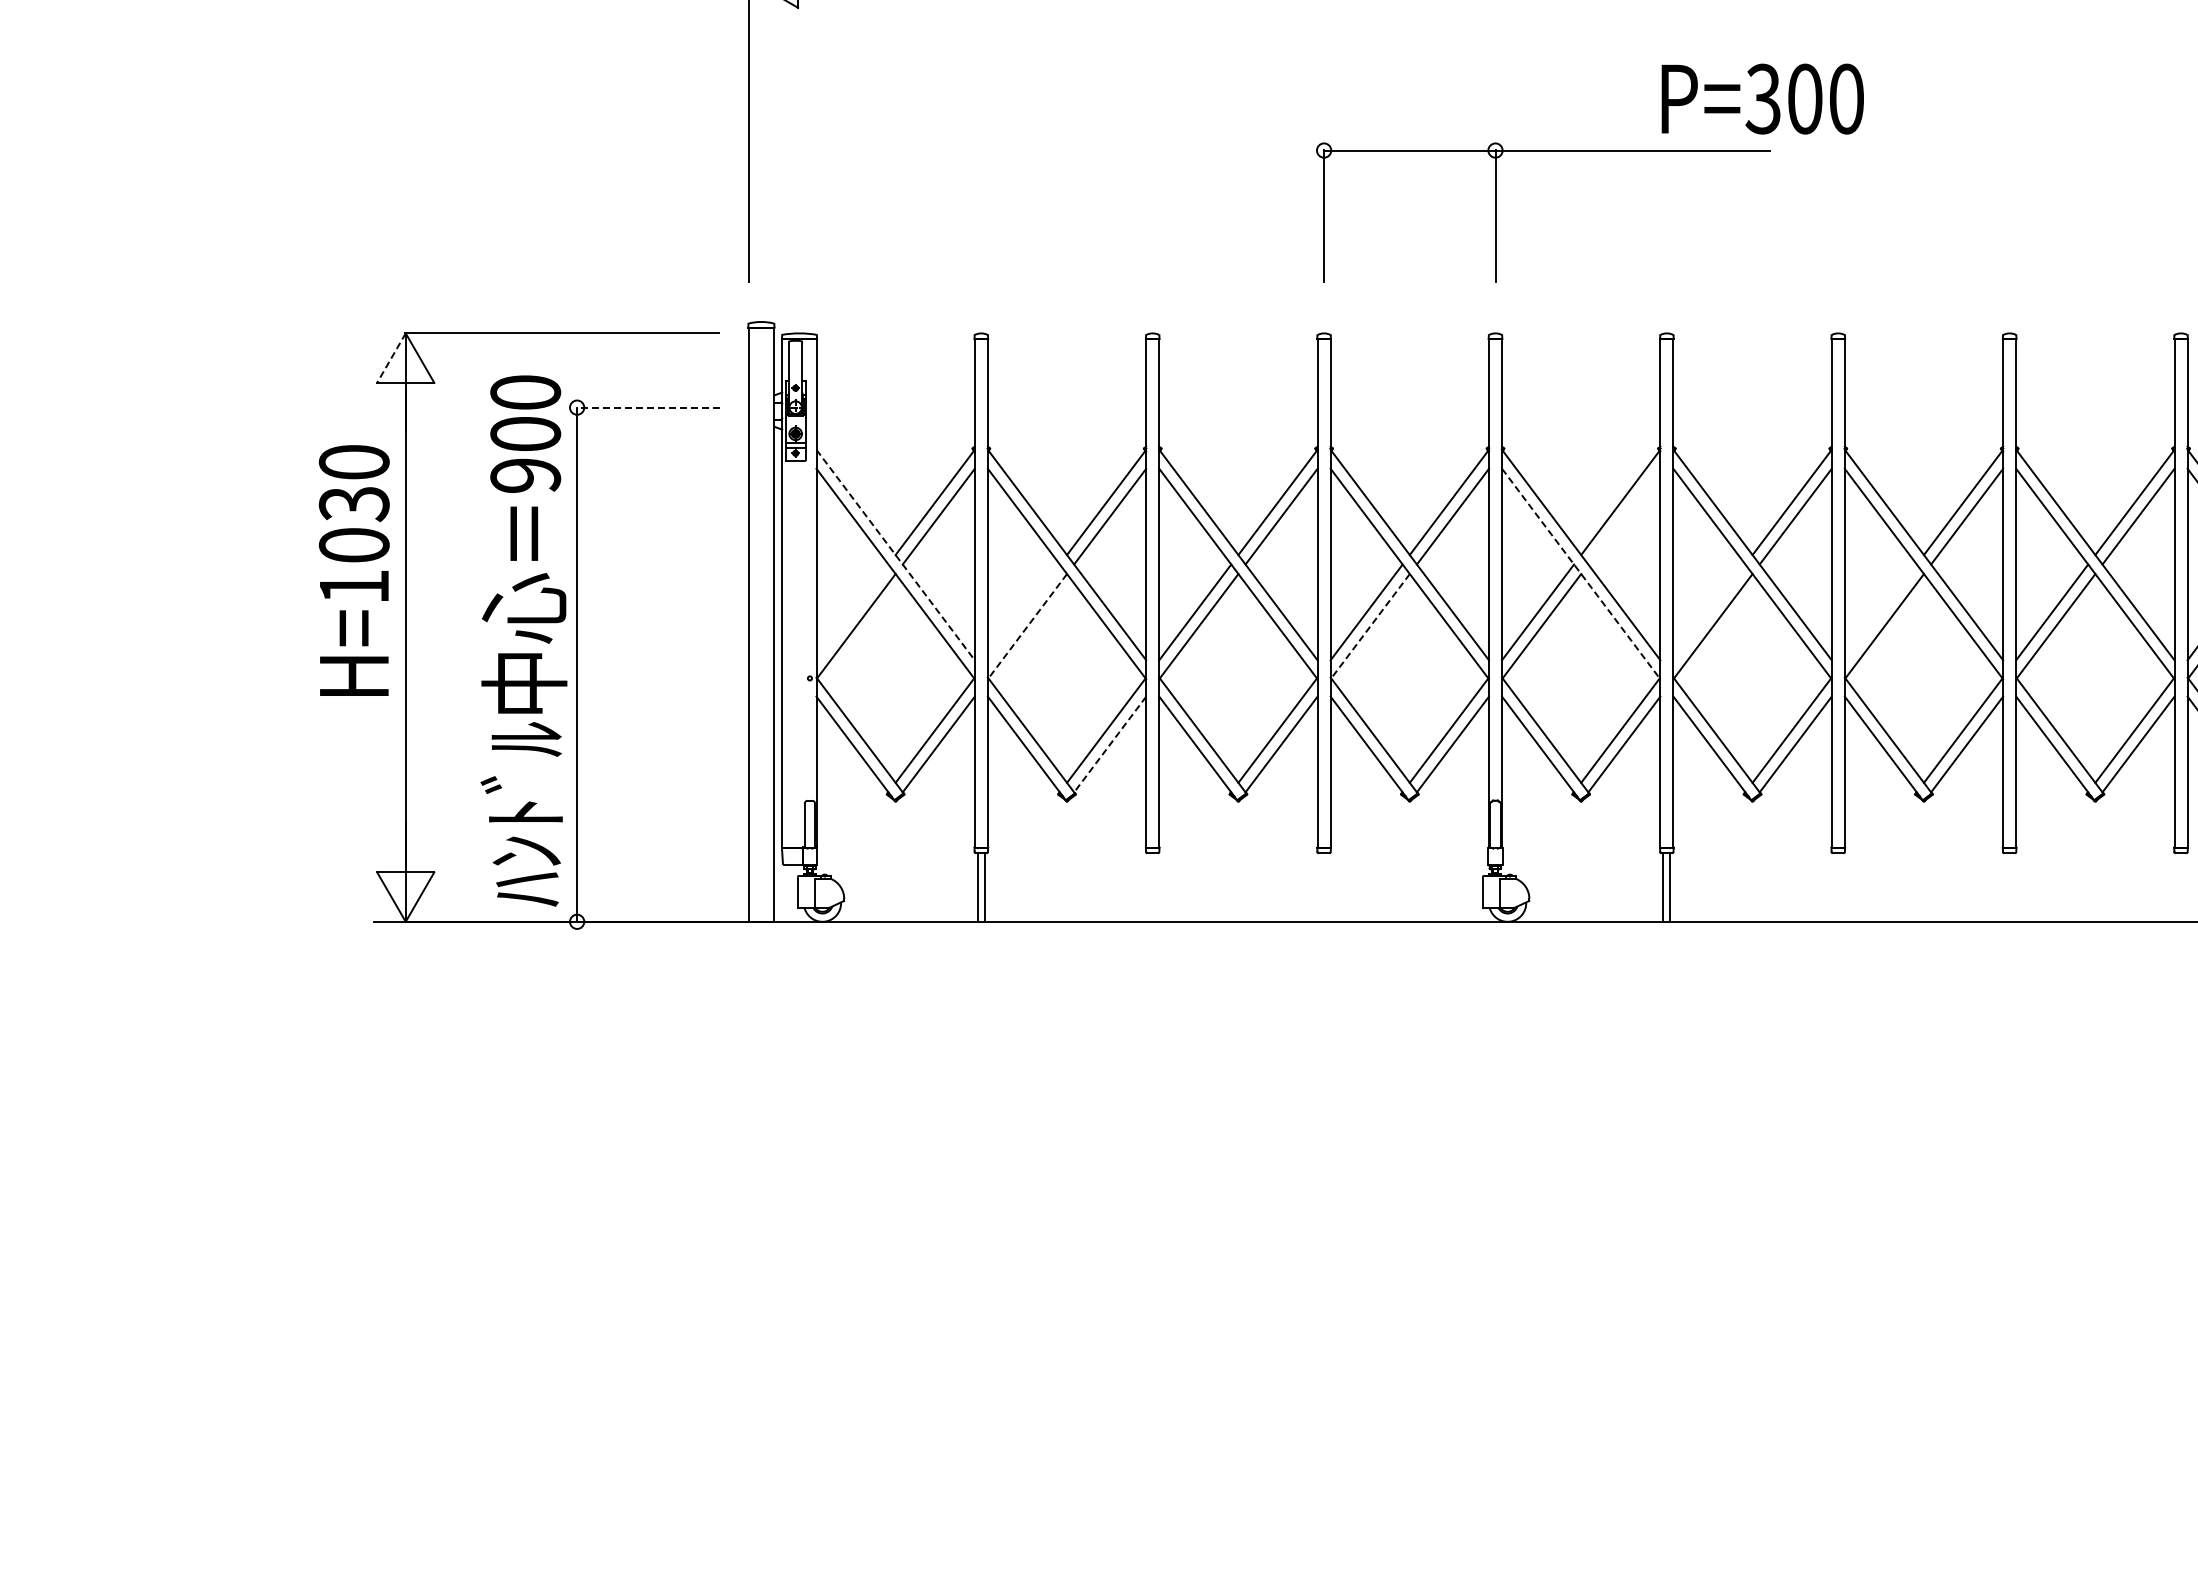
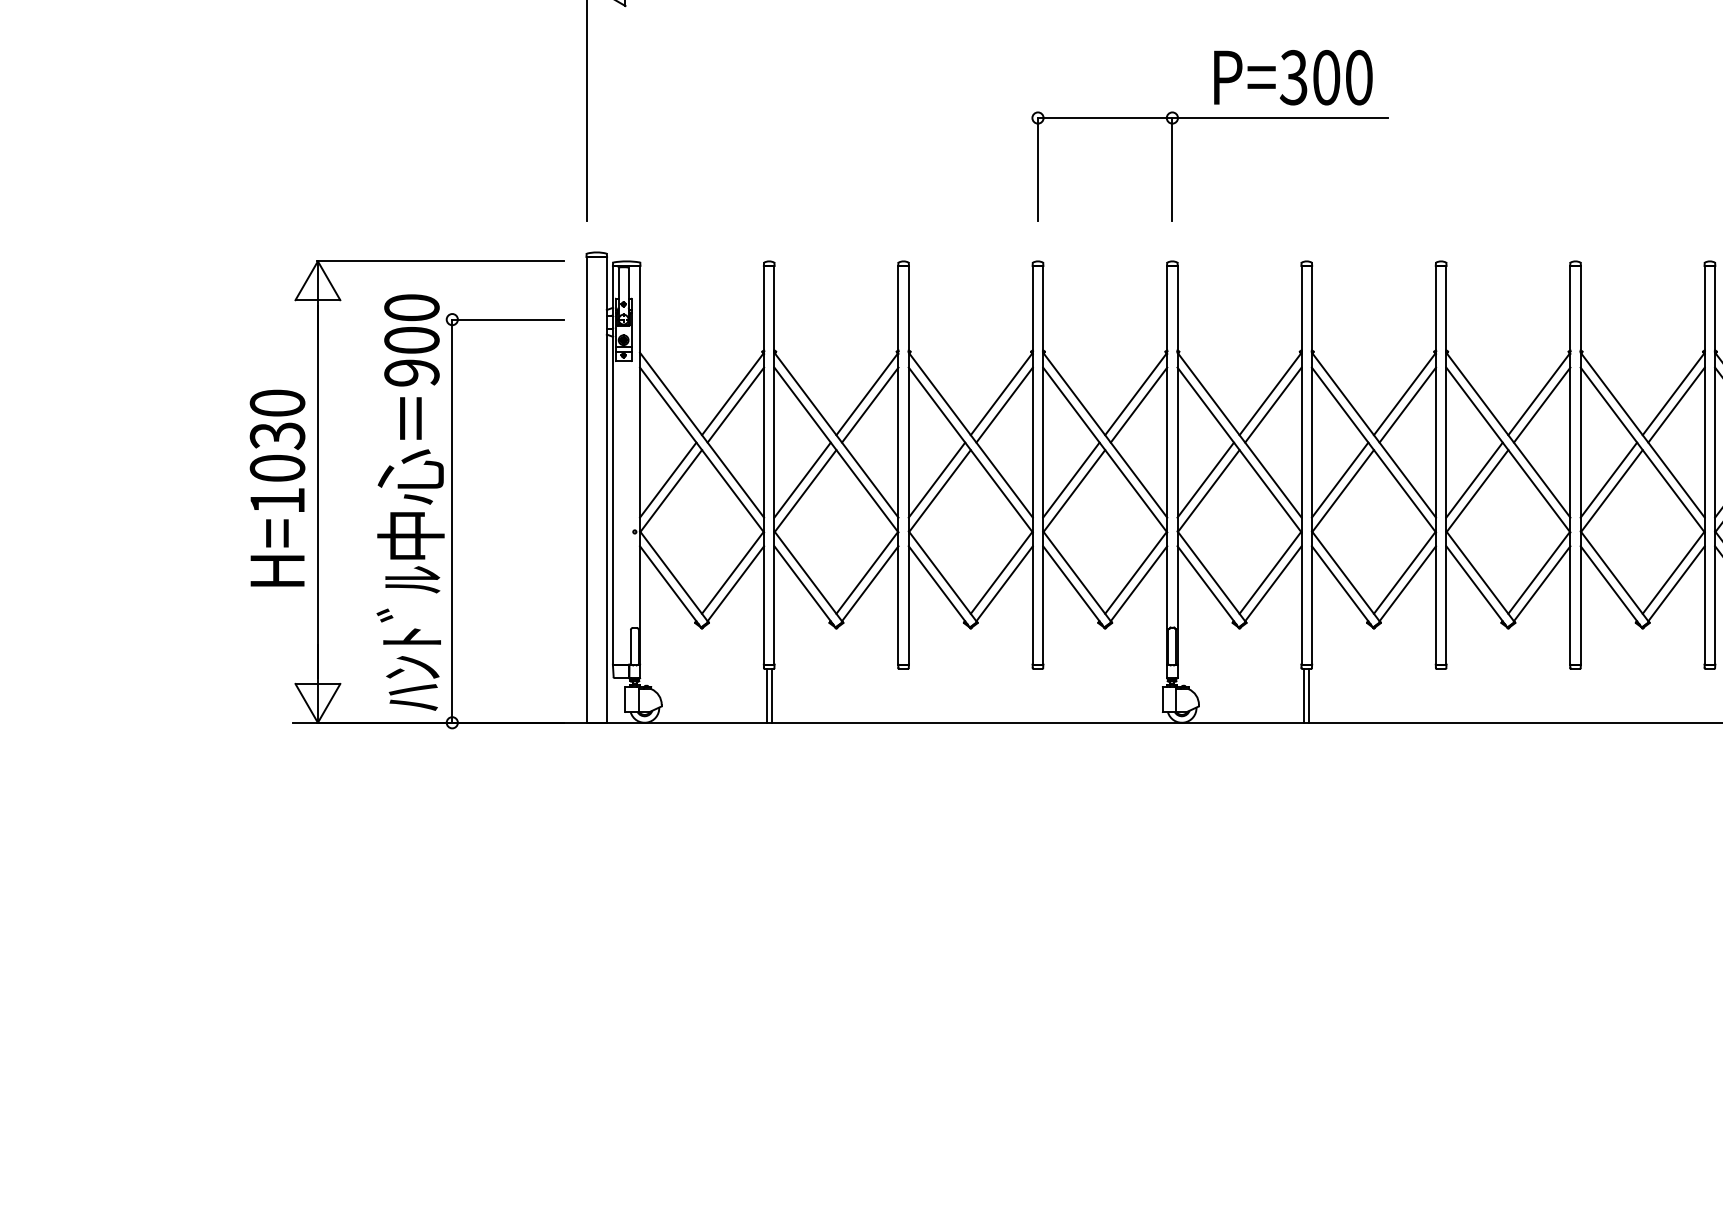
text: (1762, 98) -> (1293, 77), moved
line: (391, 358) -> (306, 281), dashed -> solid
line: (648, 407) -> (508, 319), dashed -> solid
line: (1624, 516) -> (1273, 404), added
line: (895, 555) -> (701, 435), dashed -> solid
text: (353, 570) -> (276, 488), moved
line: (1581, 574) -> (1239, 450), dashed -> solid
line: (852, 612) -> (668, 480), added
line: (1023, 612) -> (802, 480), added
line: (1709, 612) -> (1340, 480), added
line: (1880, 612) -> (1474, 480), added
line: (1027, 626) -> (805, 491), dashed -> solid
line: (1370, 626) -> (1074, 491), dashed -> solid
line: (1110, 744) -> (870, 583), dashed -> solid

